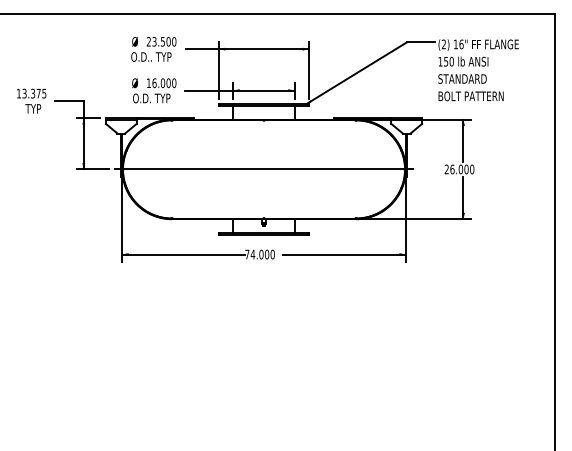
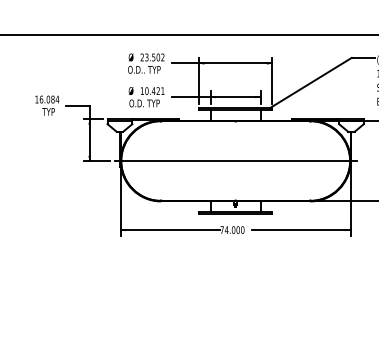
text: (174, 41) -> (163, 57), 23.500 -> 23.502
text: (164, 83) -> (154, 91), 16.000 -> 10.421
text: (34, 93) -> (49, 99), 13.375 -> 16.084

